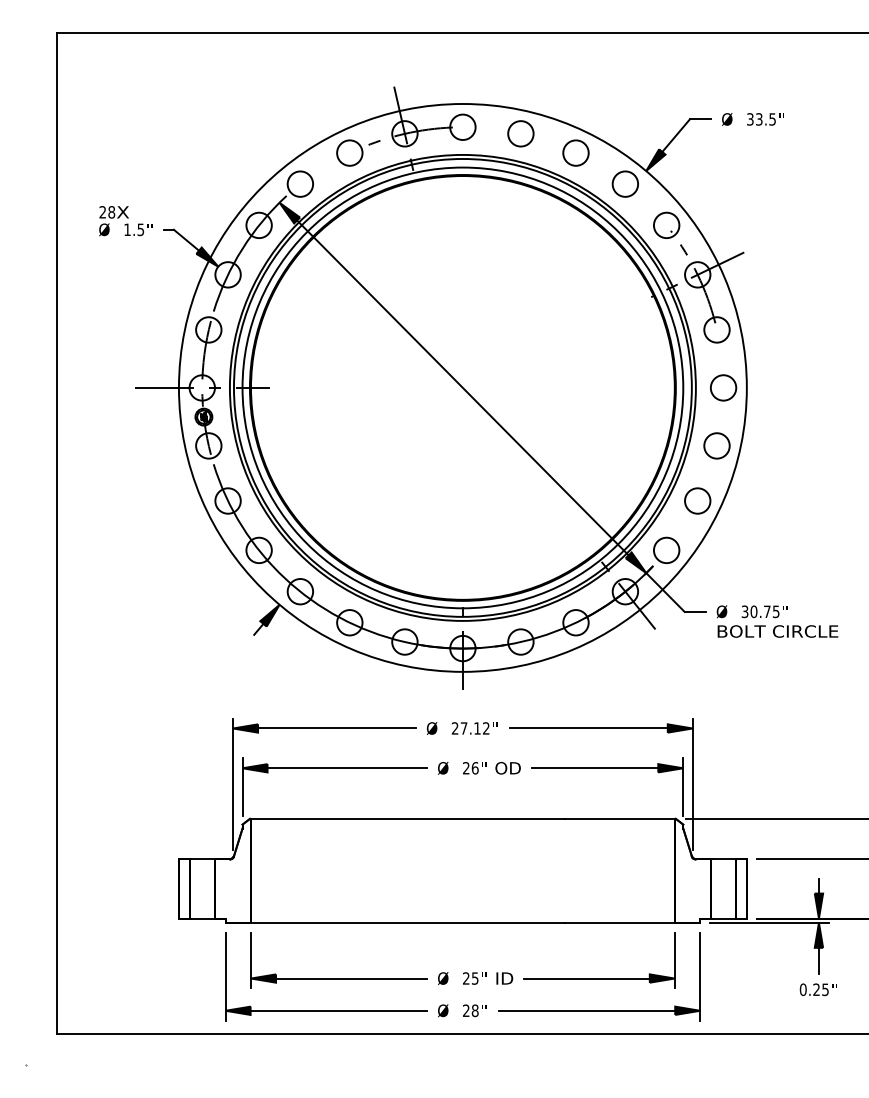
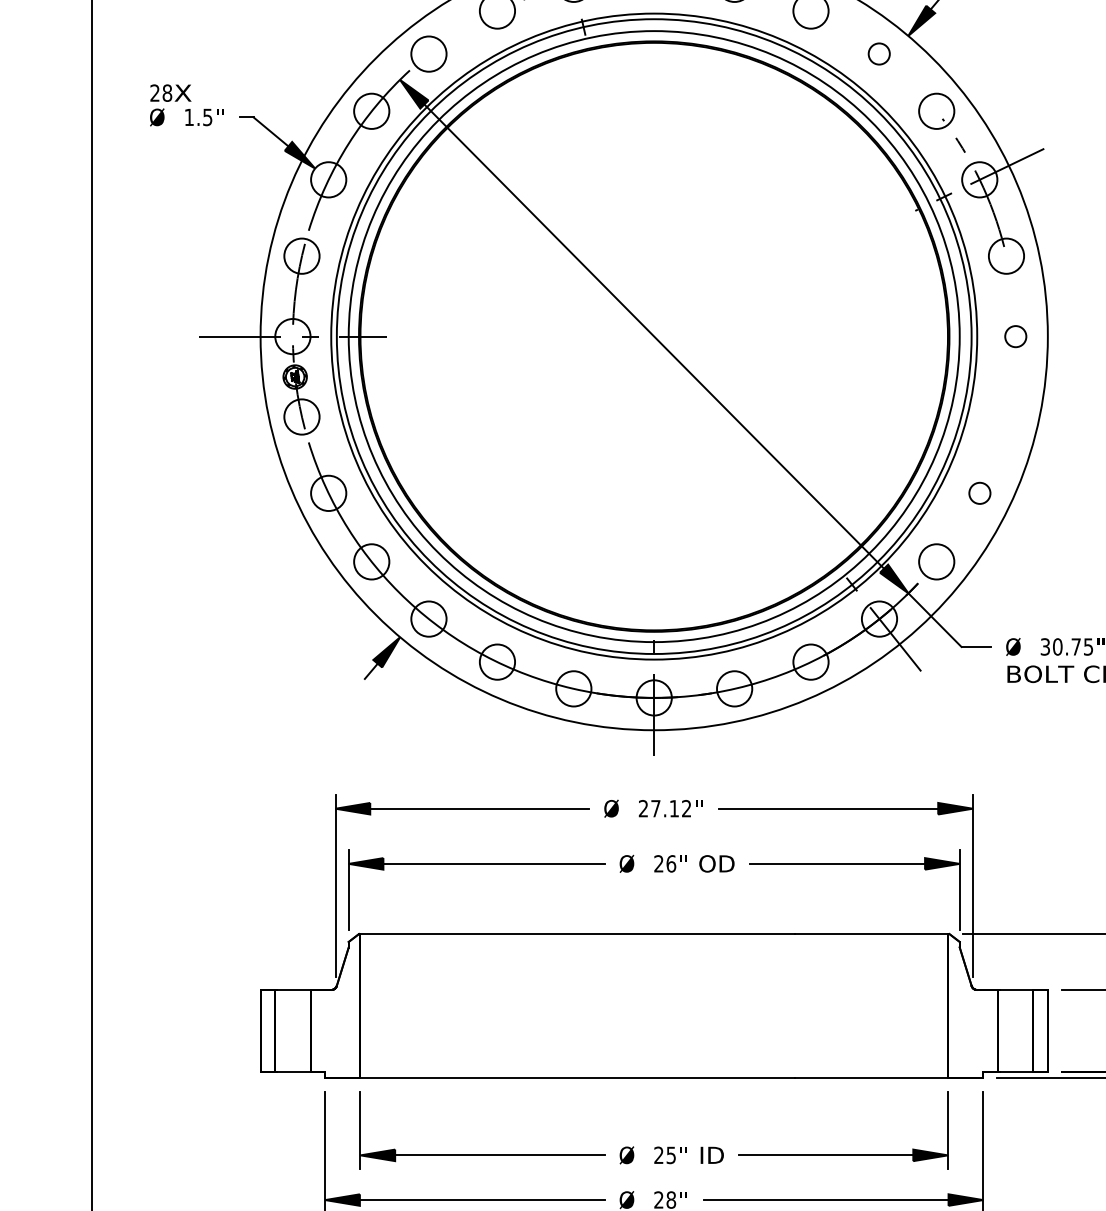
circle: (624, 183) -> (878, 53), size x0.6
circle: (723, 387) -> (1015, 336), size x0.6
circle: (716, 445) -> (1005, 416), removed
circle: (697, 500) -> (979, 492), size x0.6

